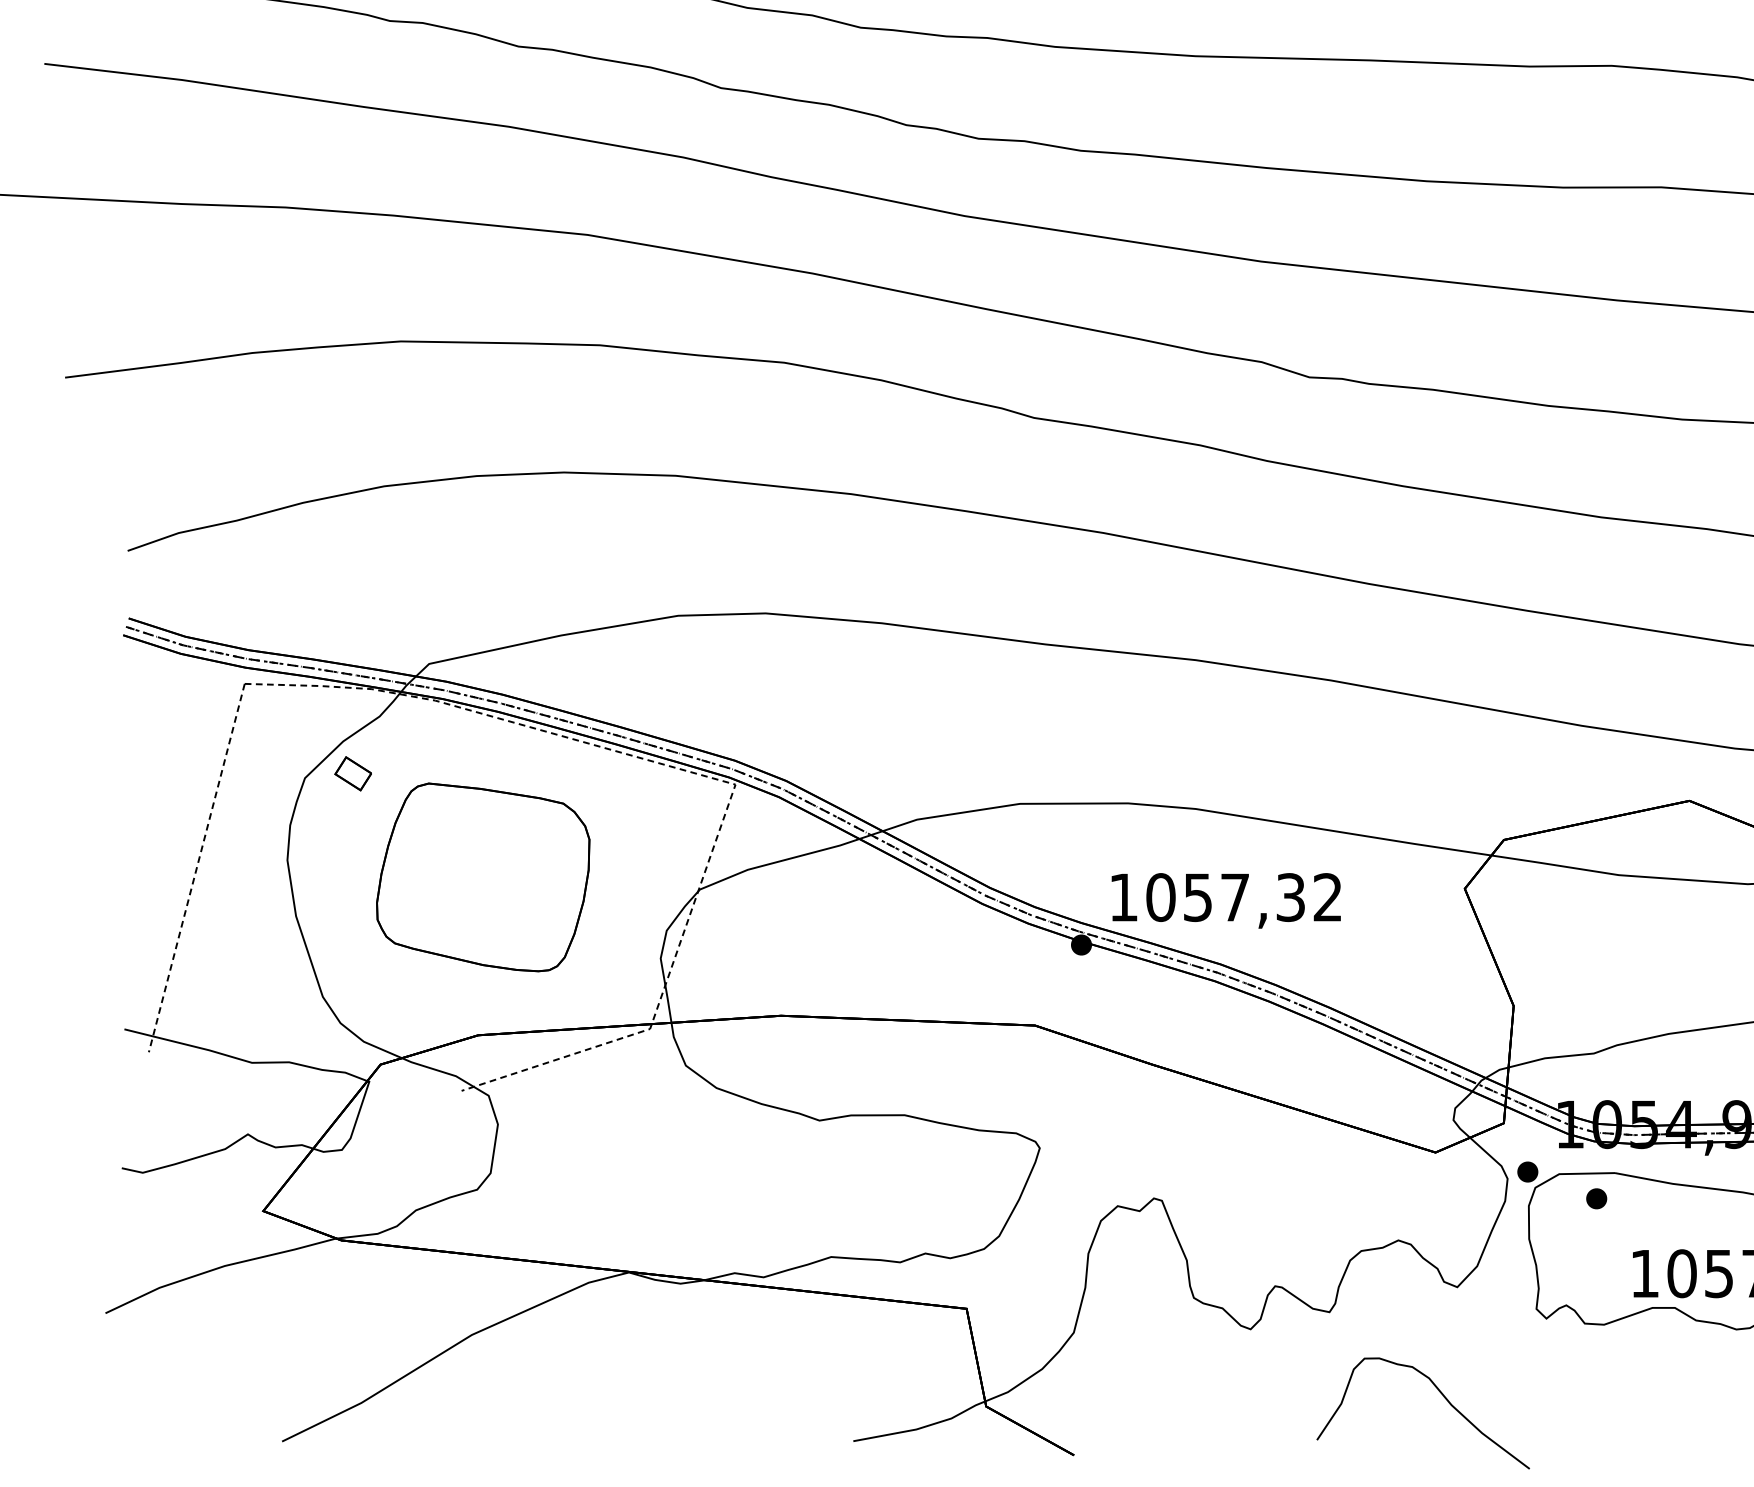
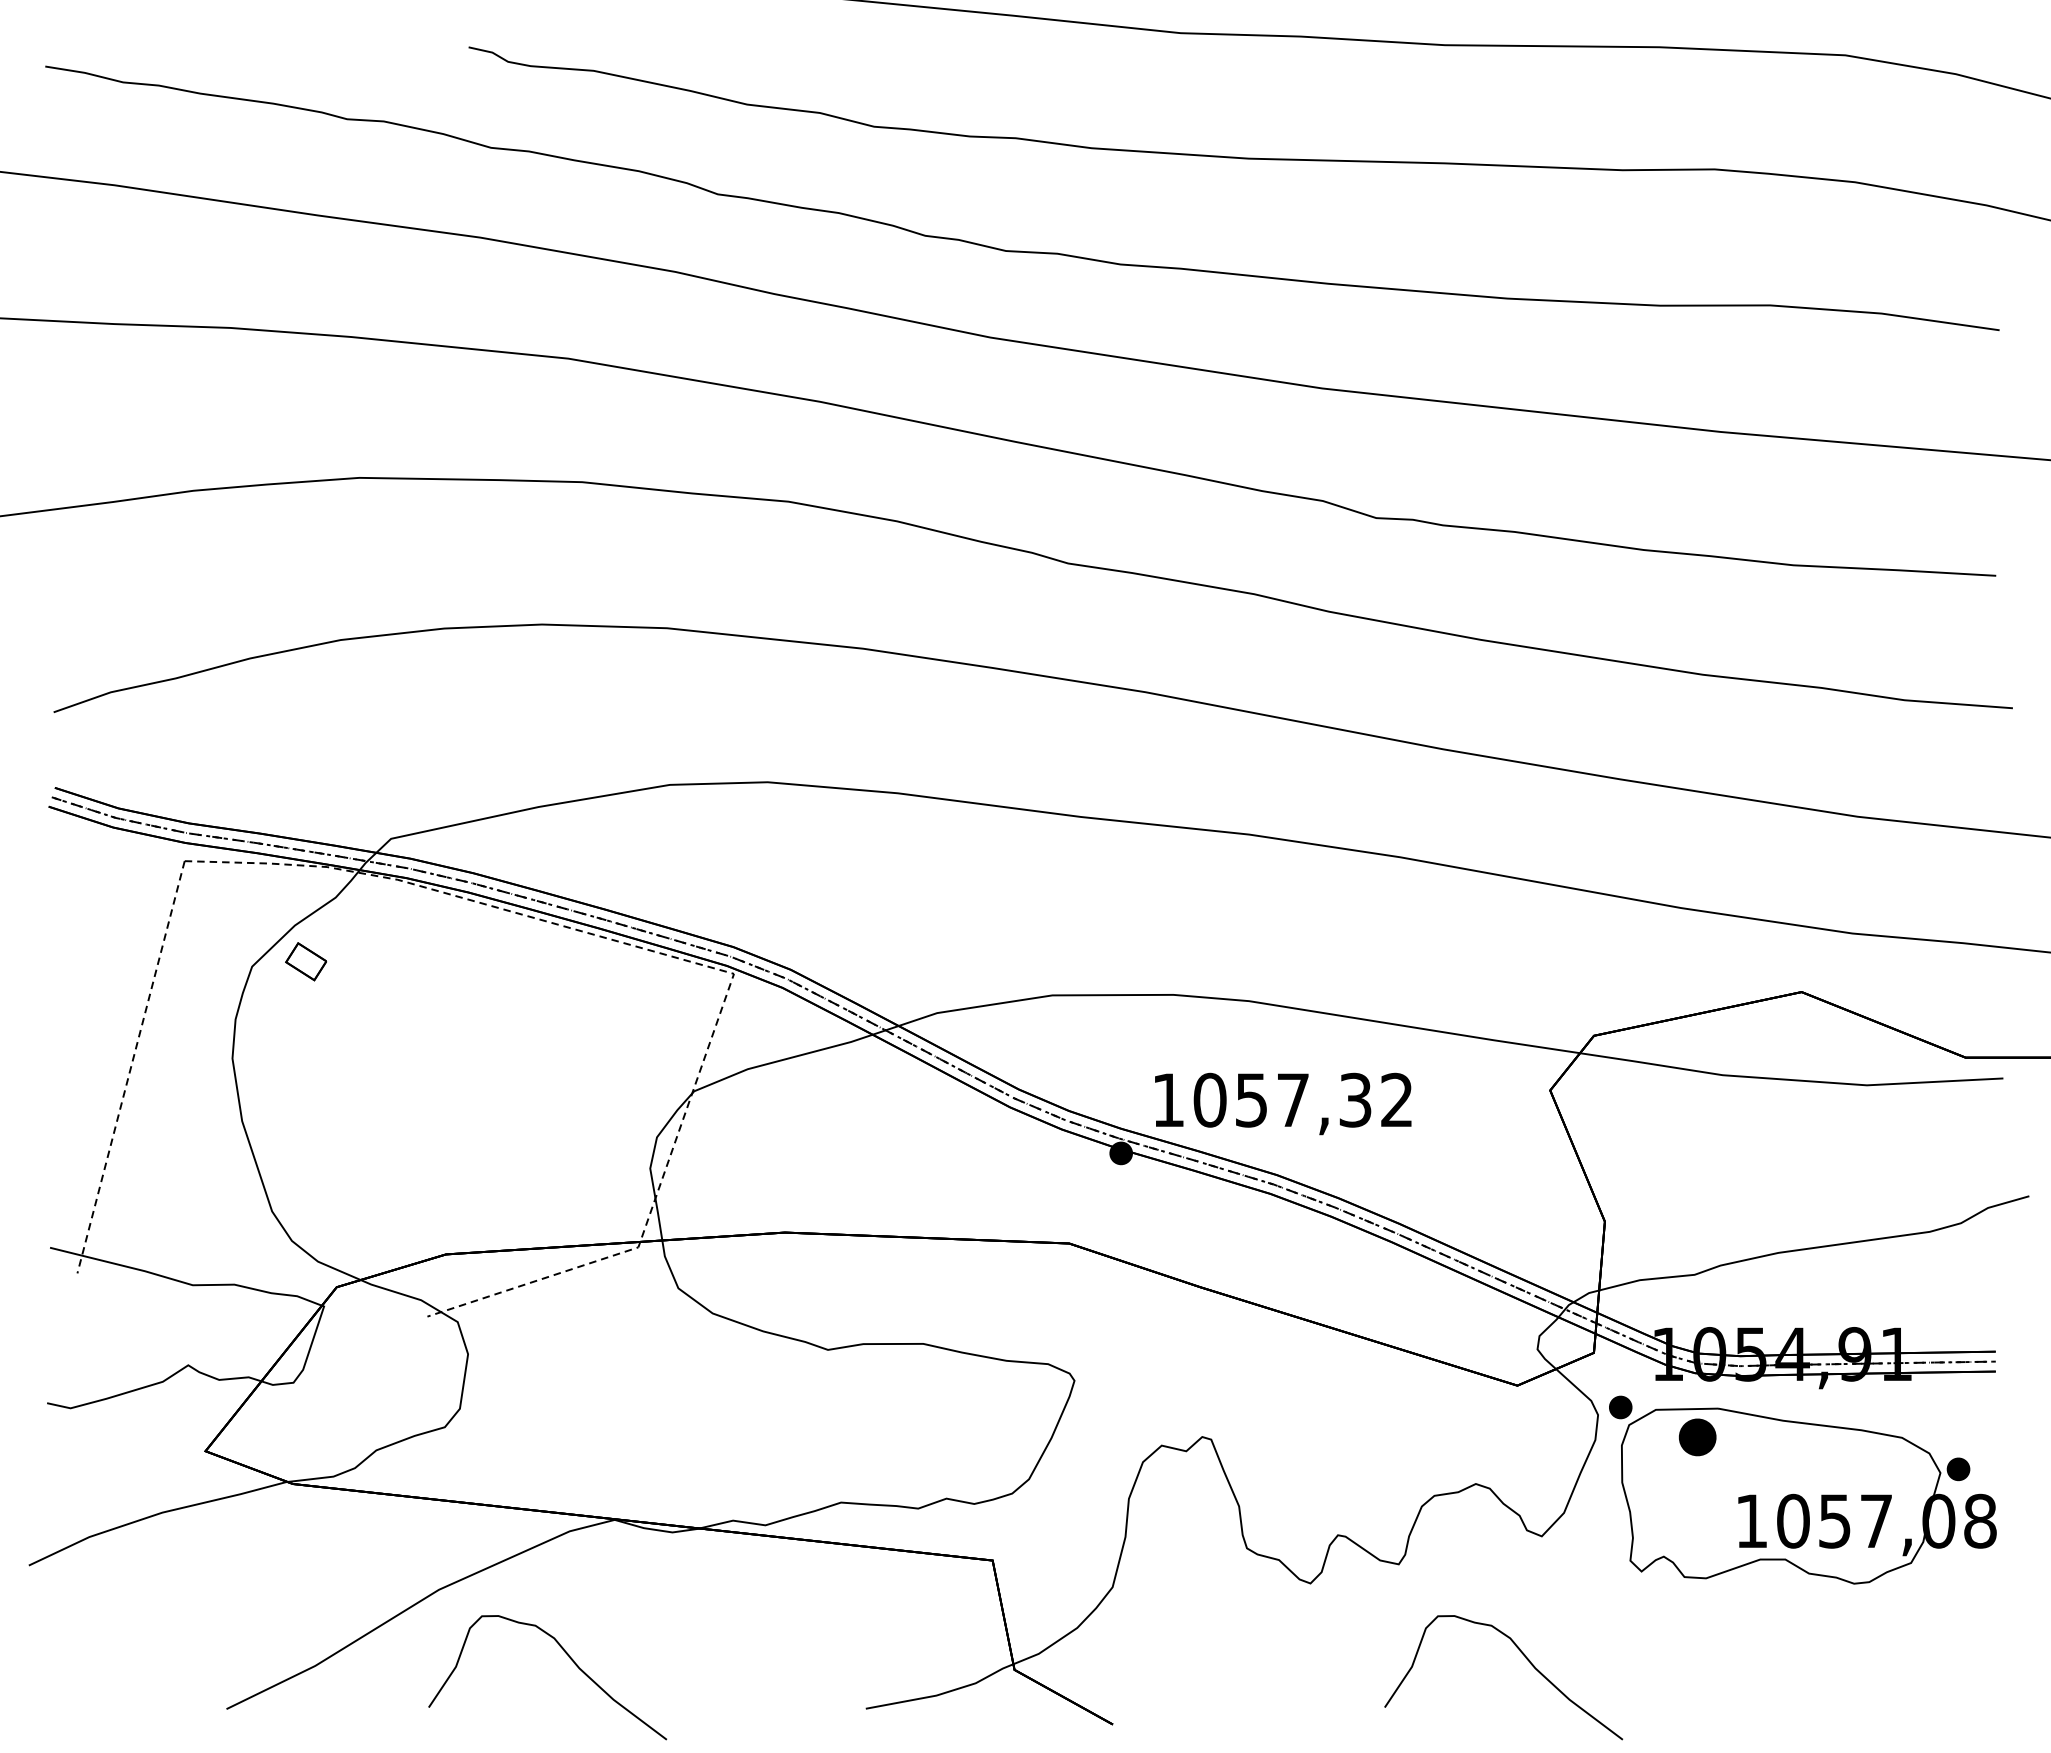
part: (483, 877) -> (451, 1077), removed
part: (1596, 1198) -> (1697, 1437), size x1.6
curve: (588, 1396) -> (569, 1658), added

